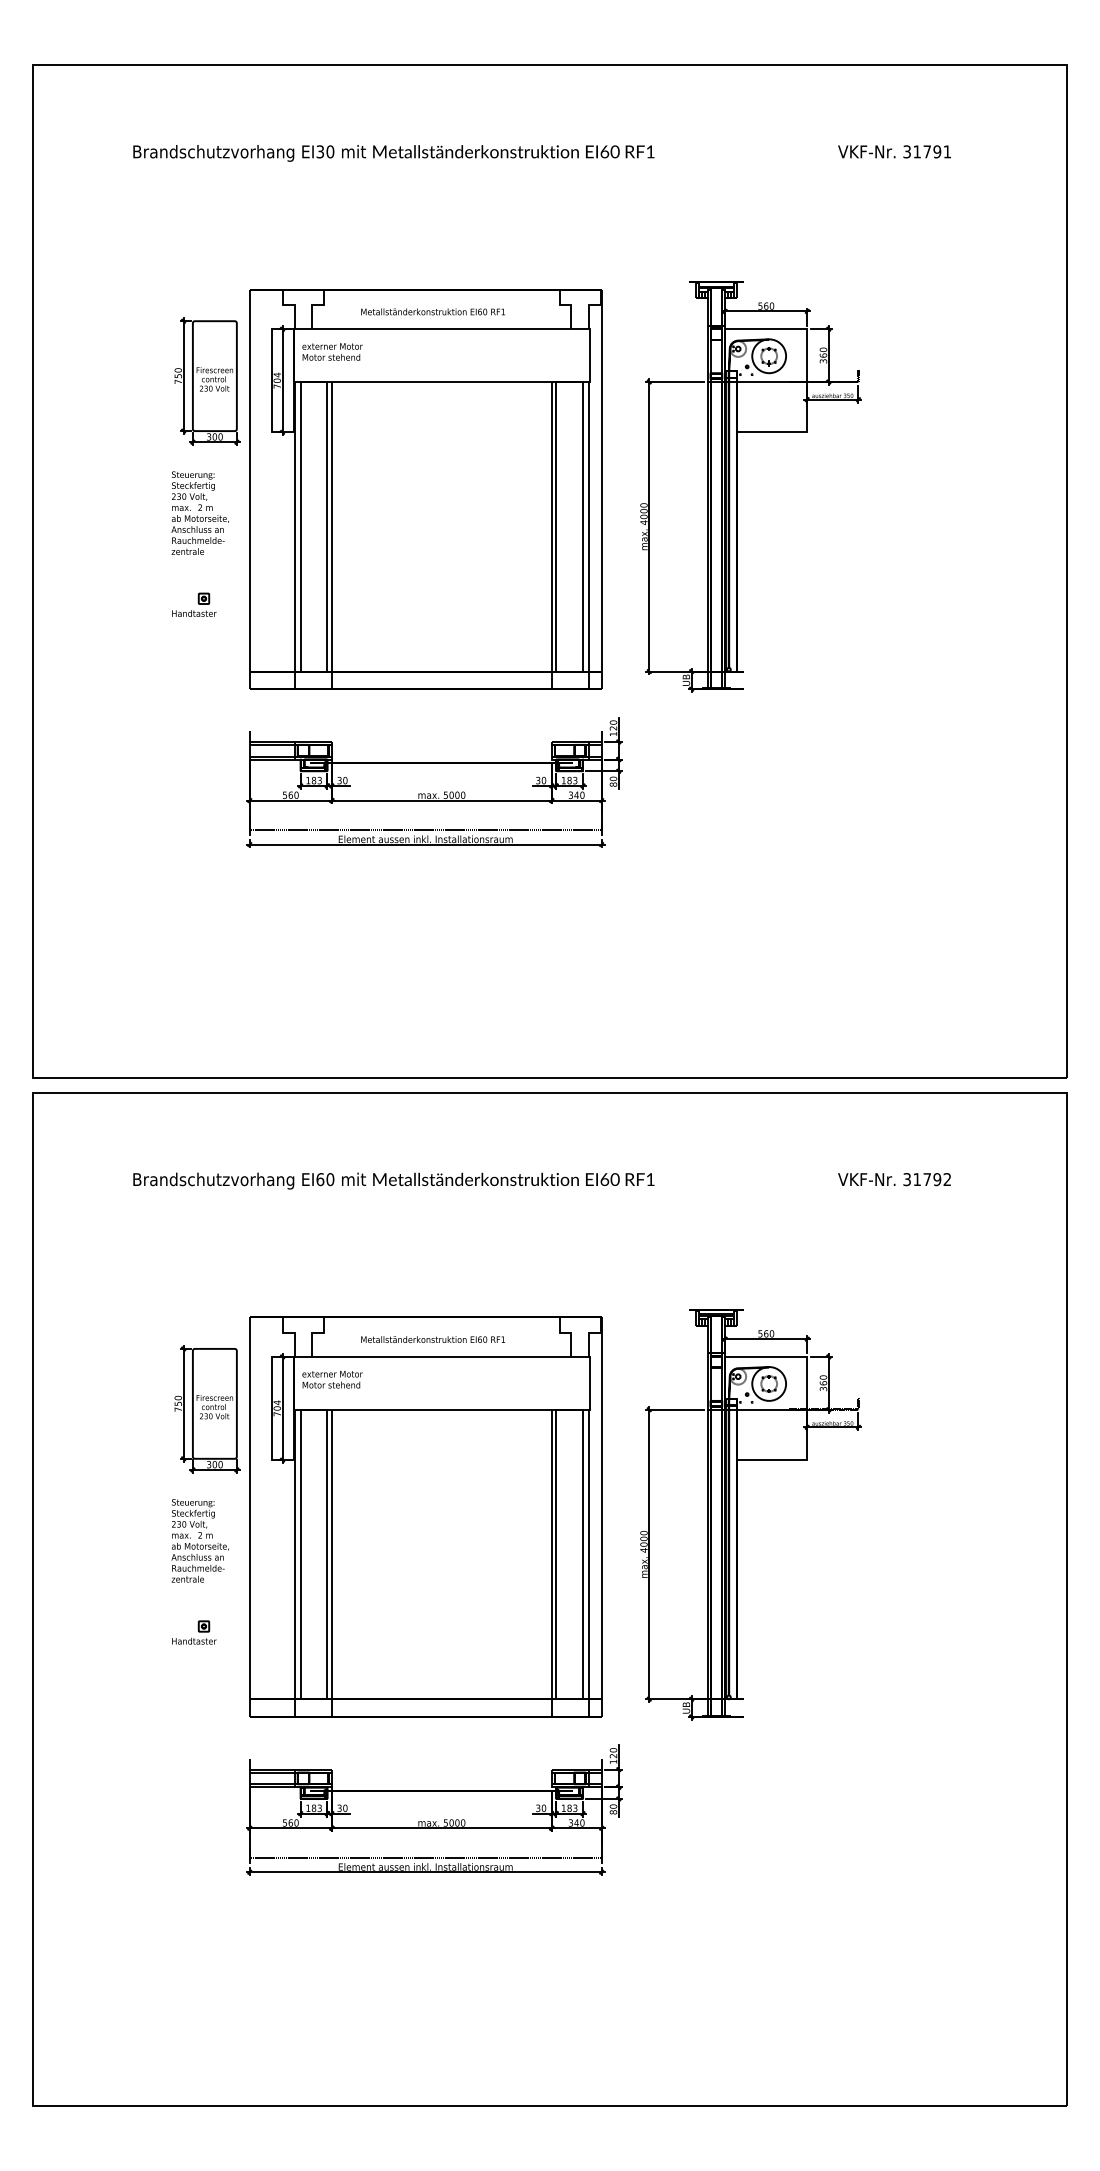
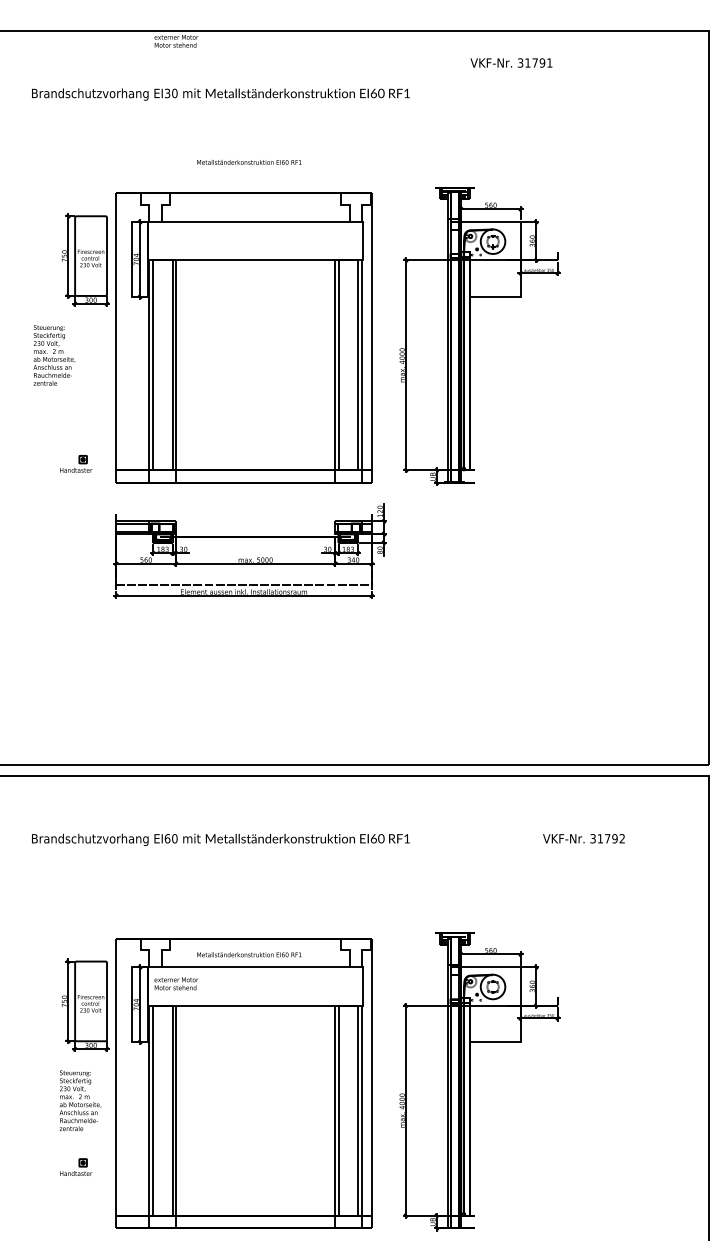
text: (894, 151) -> (511, 62), moved
text: (432, 311) -> (248, 162), moved
text: (332, 351) -> (176, 40), moved
text: (199, 512) -> (53, 355), moved
part: (194, 604) -> (76, 463), moved

